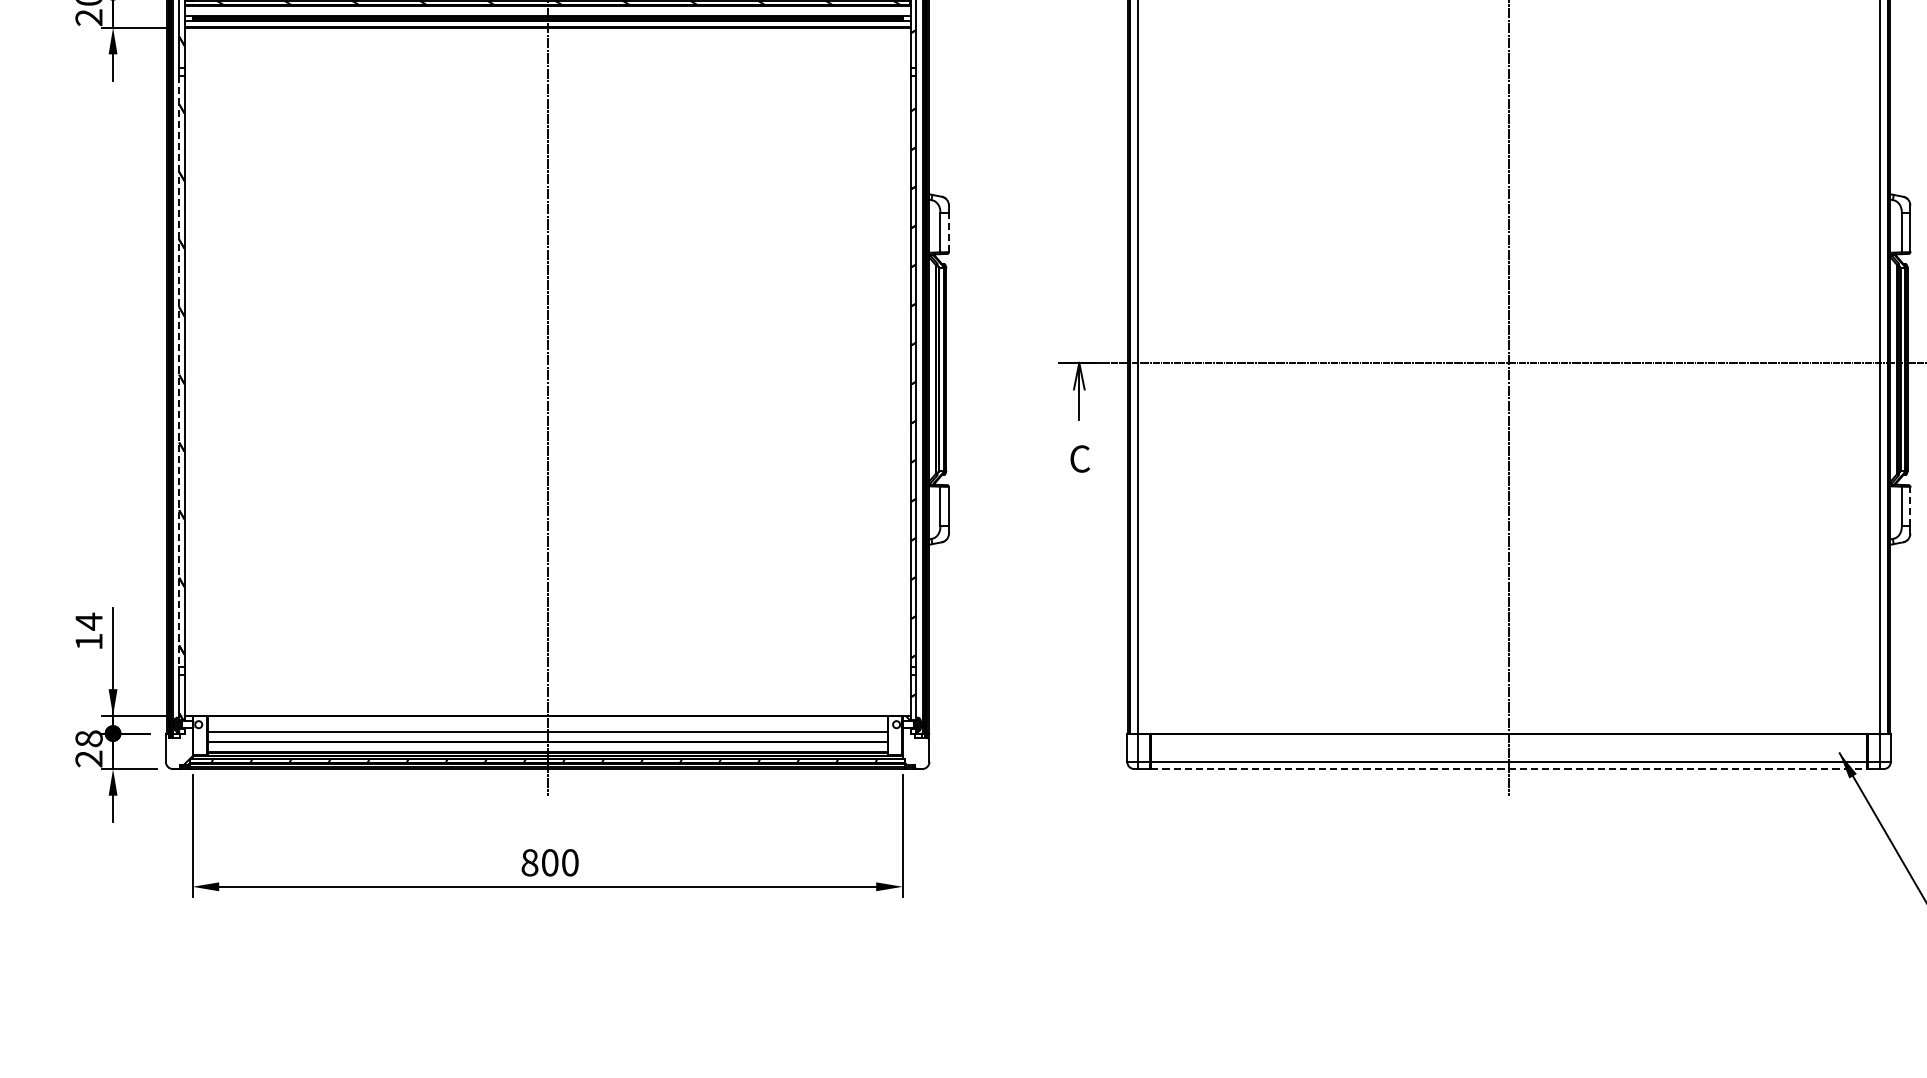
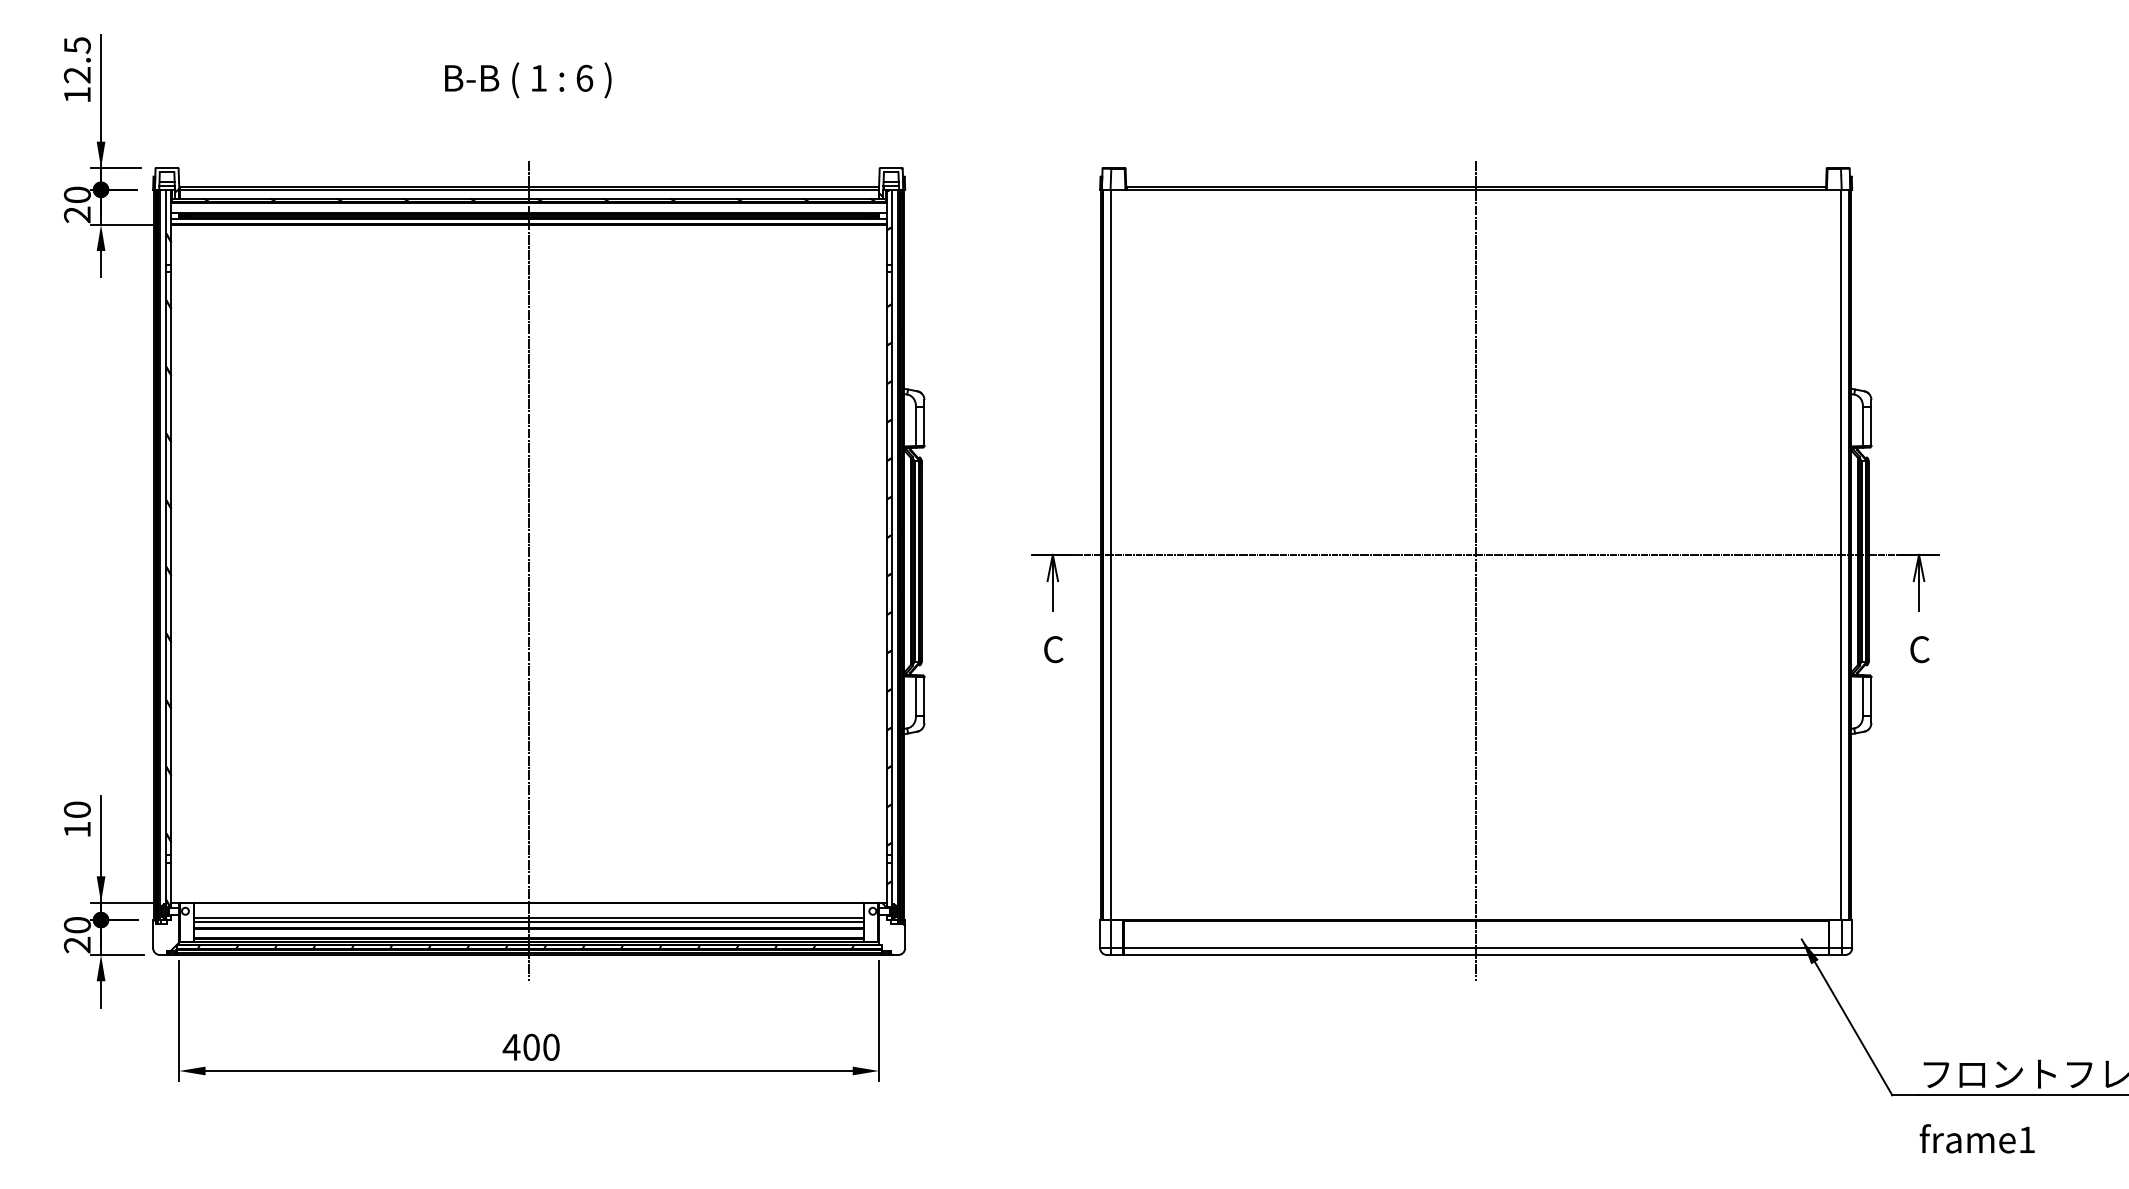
line: (949, 231) -> (924, 425), dashed -> solid
line: (179, 372) -> (166, 564), dashed -> solid
line: (1910, 505) -> (1871, 695), dashed -> solid
text: (88, 621) -> (76, 809), 14 -> 10
line: (548, 735) -> (529, 921), added
text: (89, 739) -> (77, 925), 28 -> 20
line: (1509, 769) -> (1476, 955), dashed -> solid
text: (529, 861) -> (511, 1046), 800 -> 400

